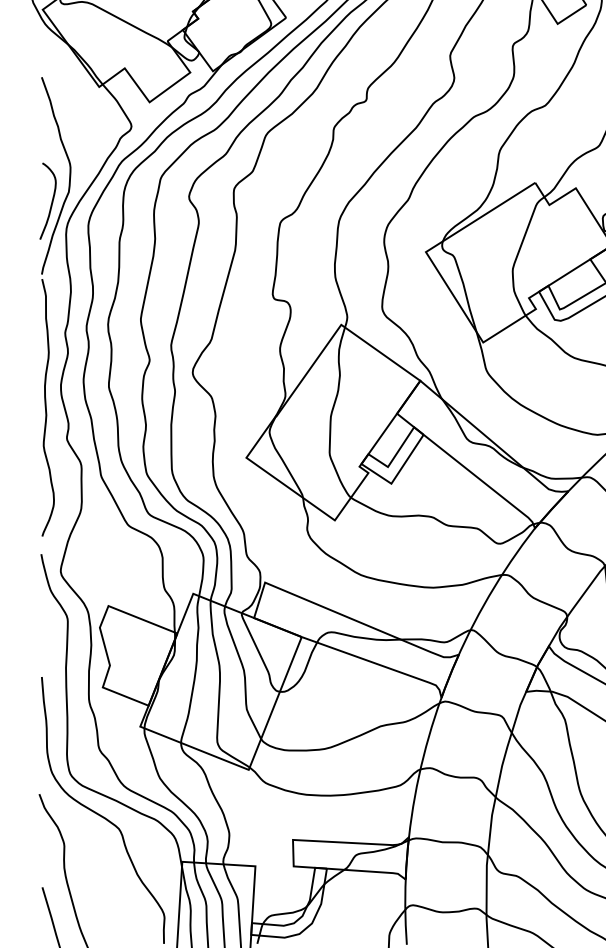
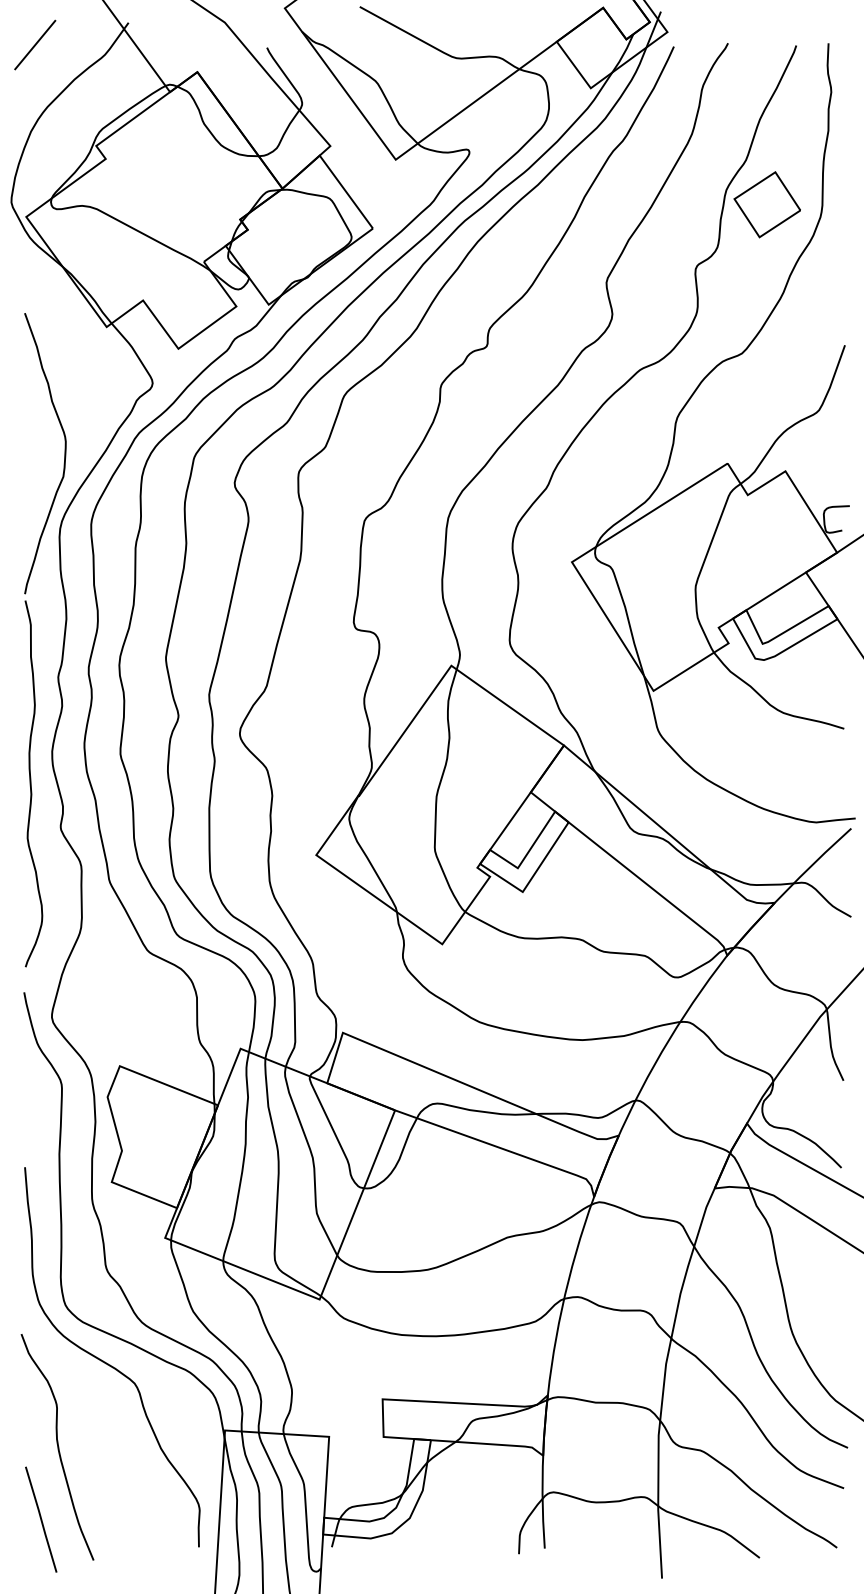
curve: (51, 203) -> (38, 492), removed

